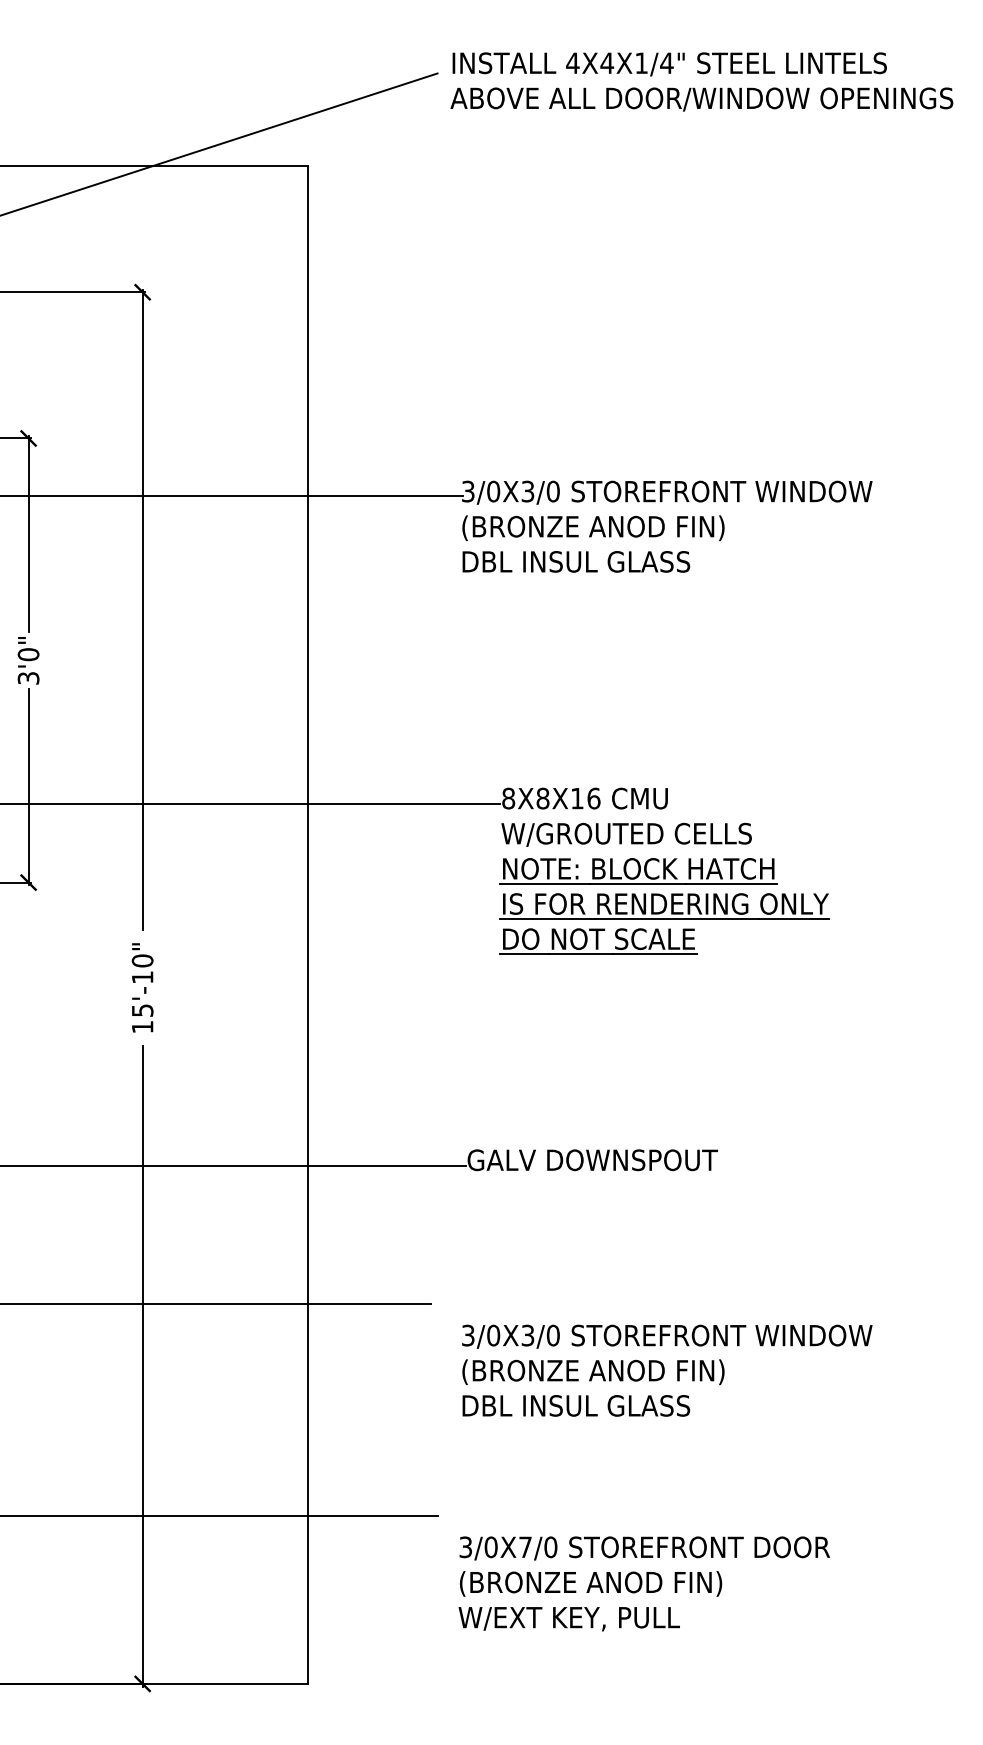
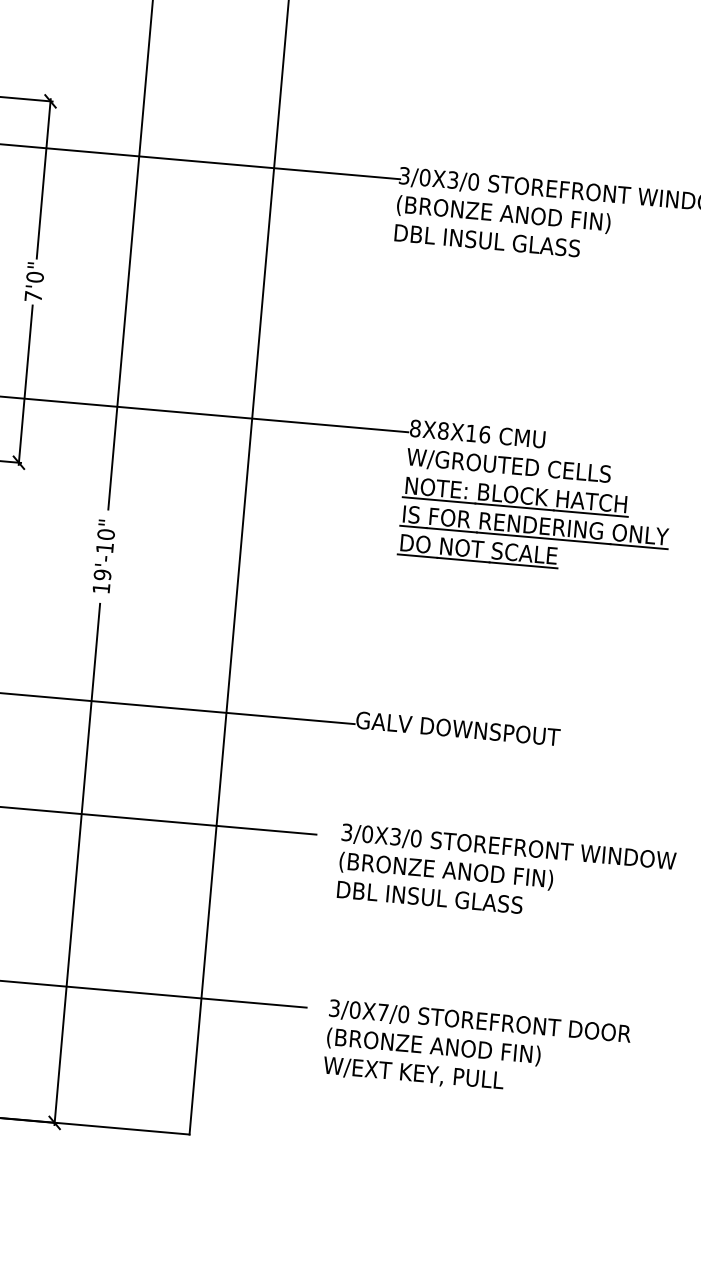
text: (28, 678) -> (33, 296), 3'0" -> 7'0"
text: (142, 1010) -> (102, 574), 15'-10" -> 19'-10"
text: (667, 1370) -> (506, 875), moved
text: (643, 1583) -> (476, 1050), moved

